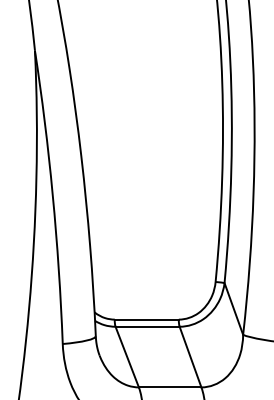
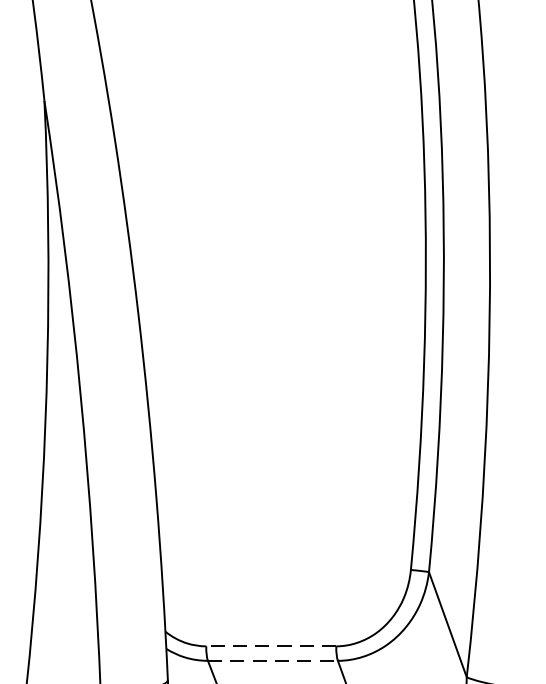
line: (146, 319) -> (270, 646), solid -> dashed
line: (148, 326) -> (274, 660), solid -> dashed

